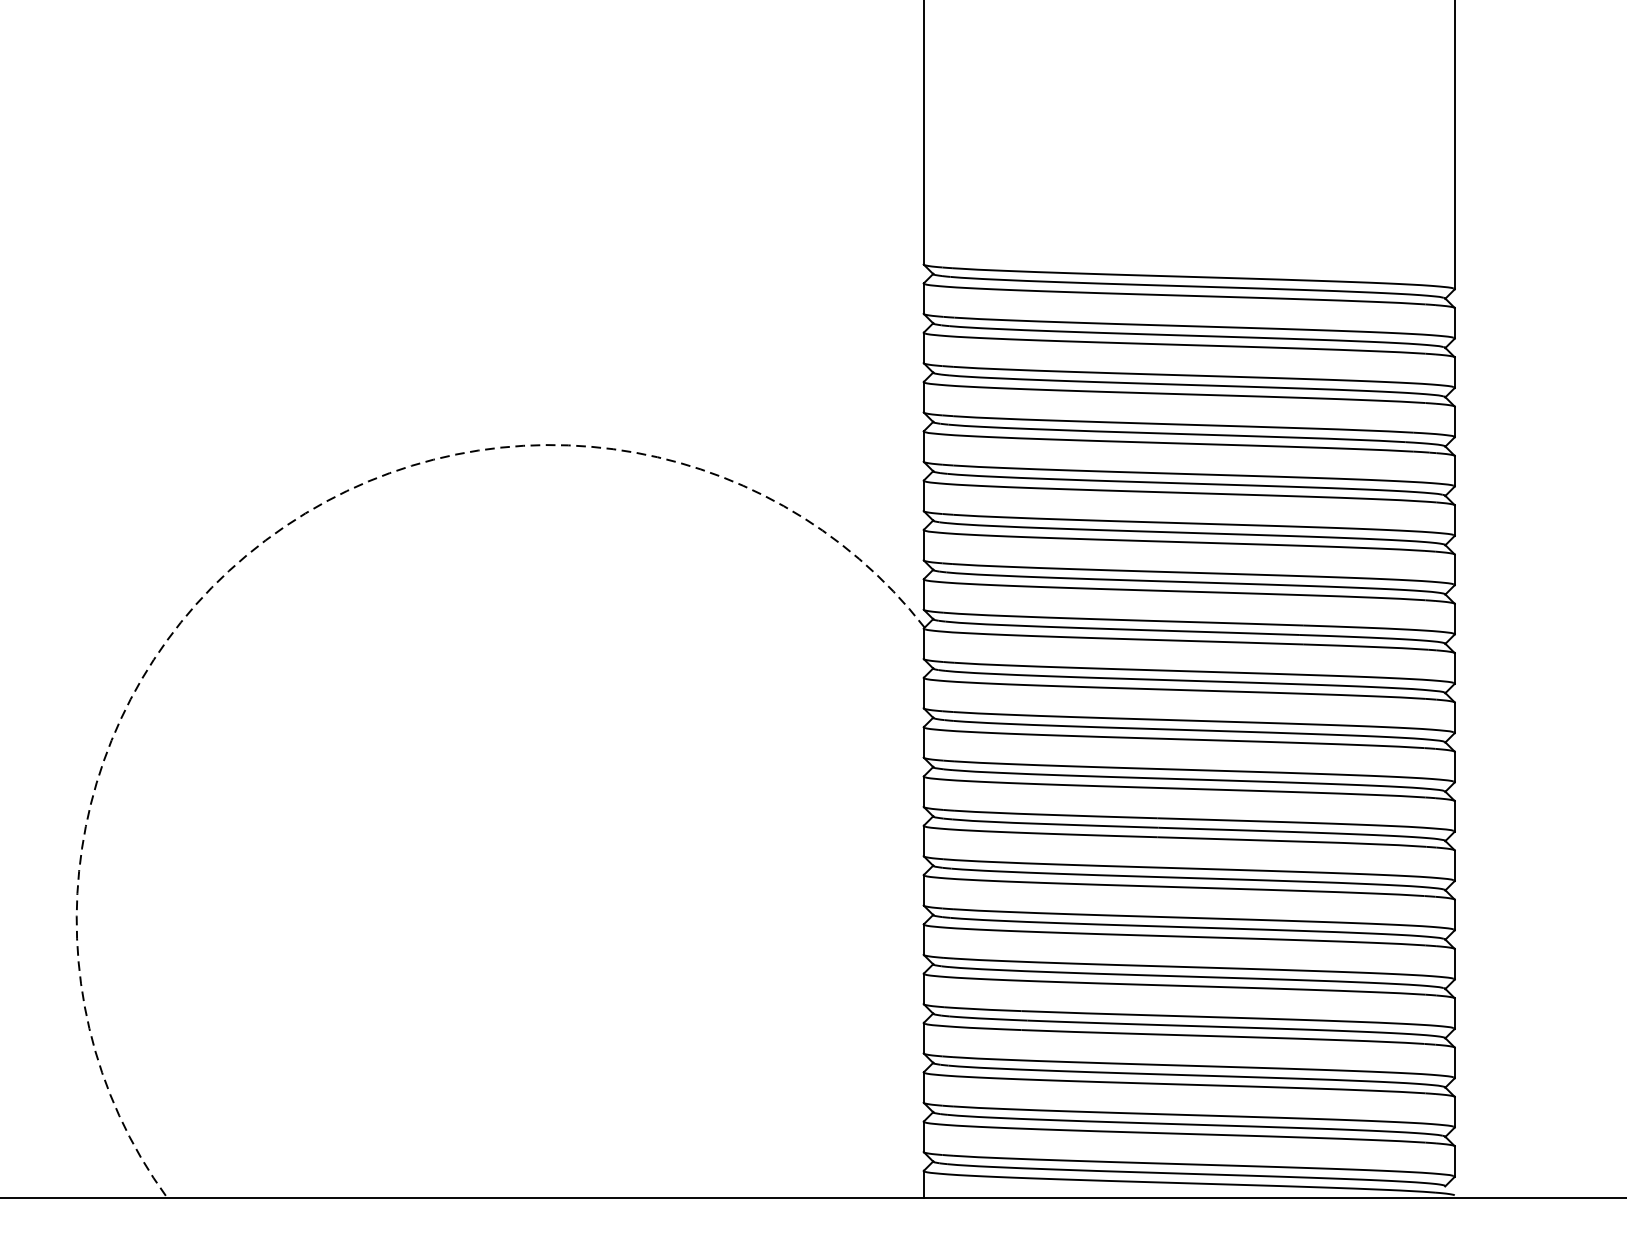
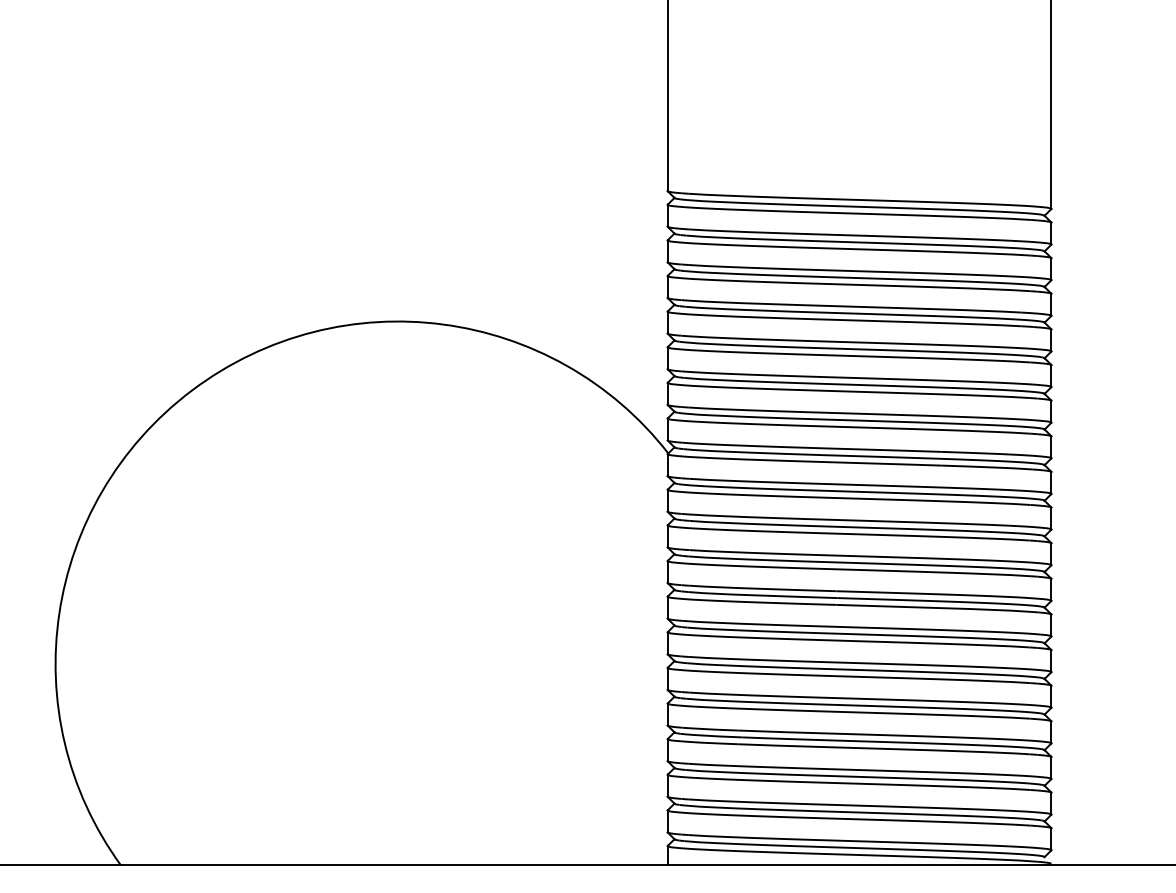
arc: (266, 540) -> (192, 390), dashed -> solid

